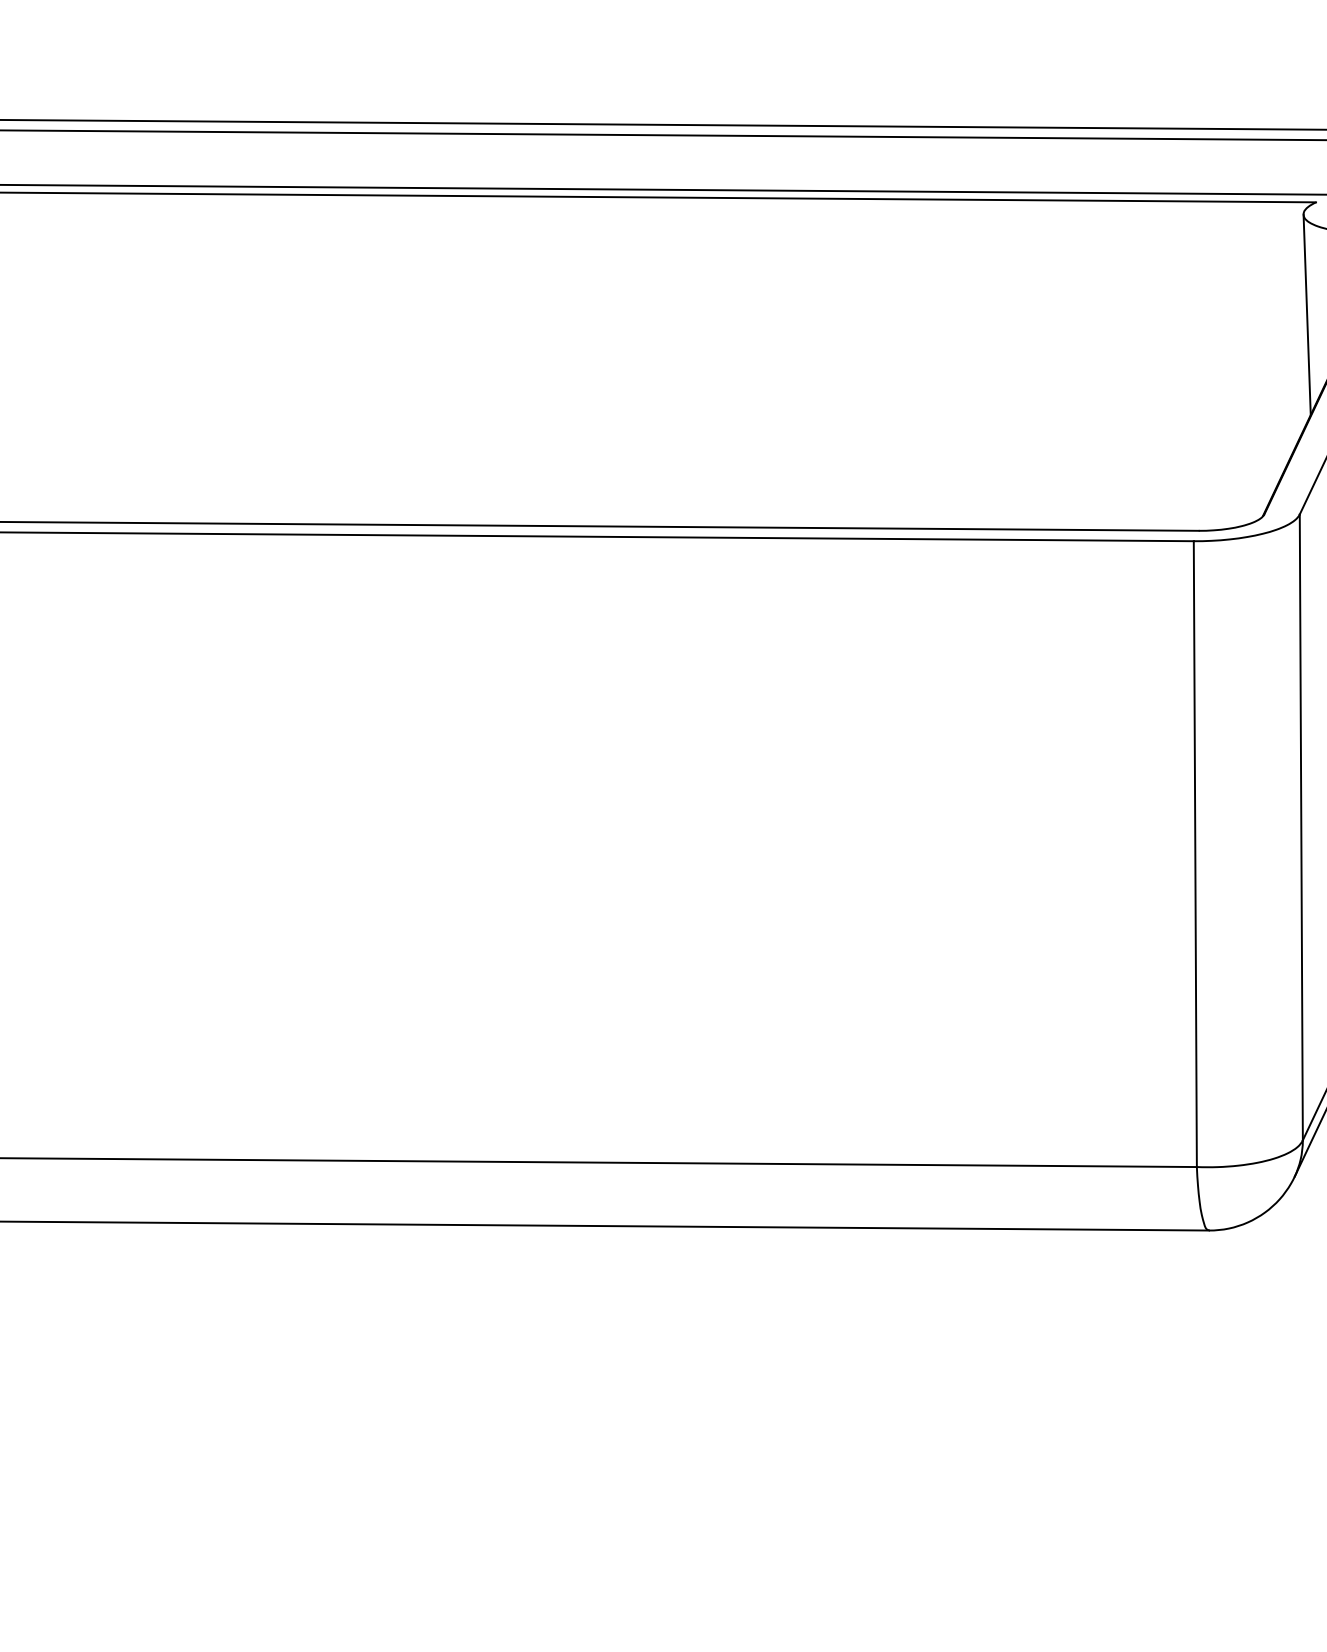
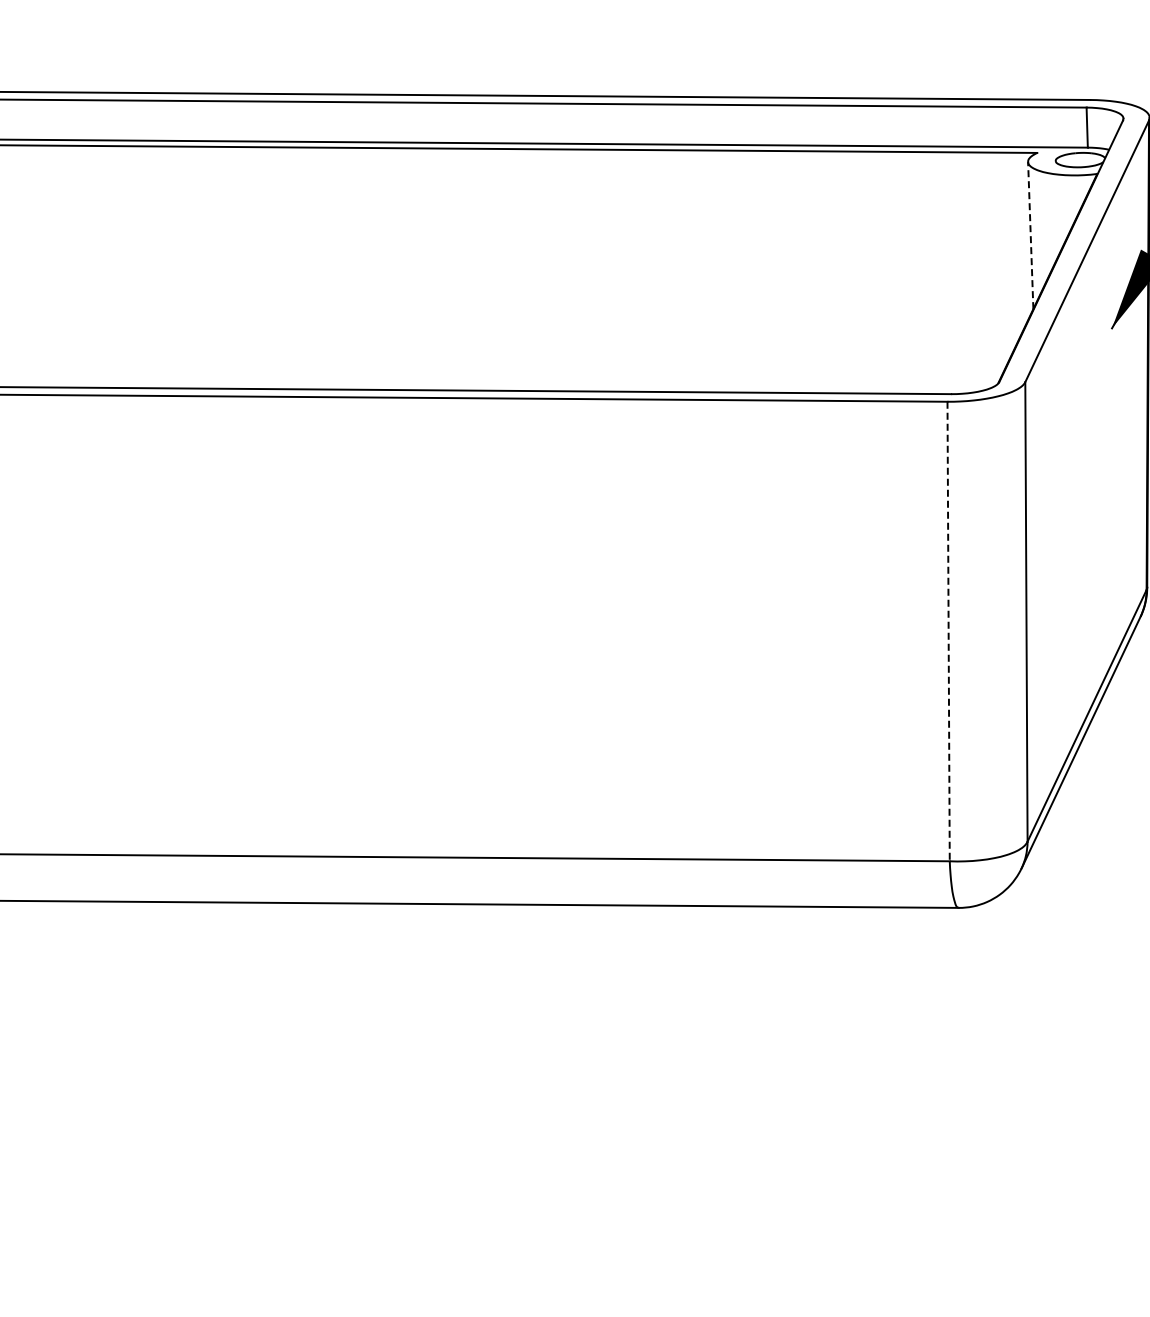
line: (1306, 314) -> (1030, 235), solid -> dashed
line: (1195, 854) -> (948, 631), solid -> dashed

